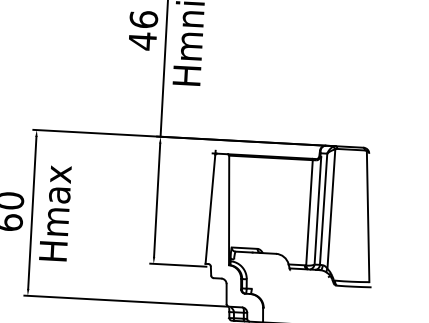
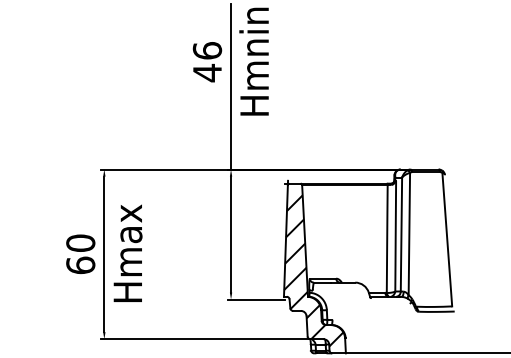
hatch: (236, 233) -> (313, 264), added

